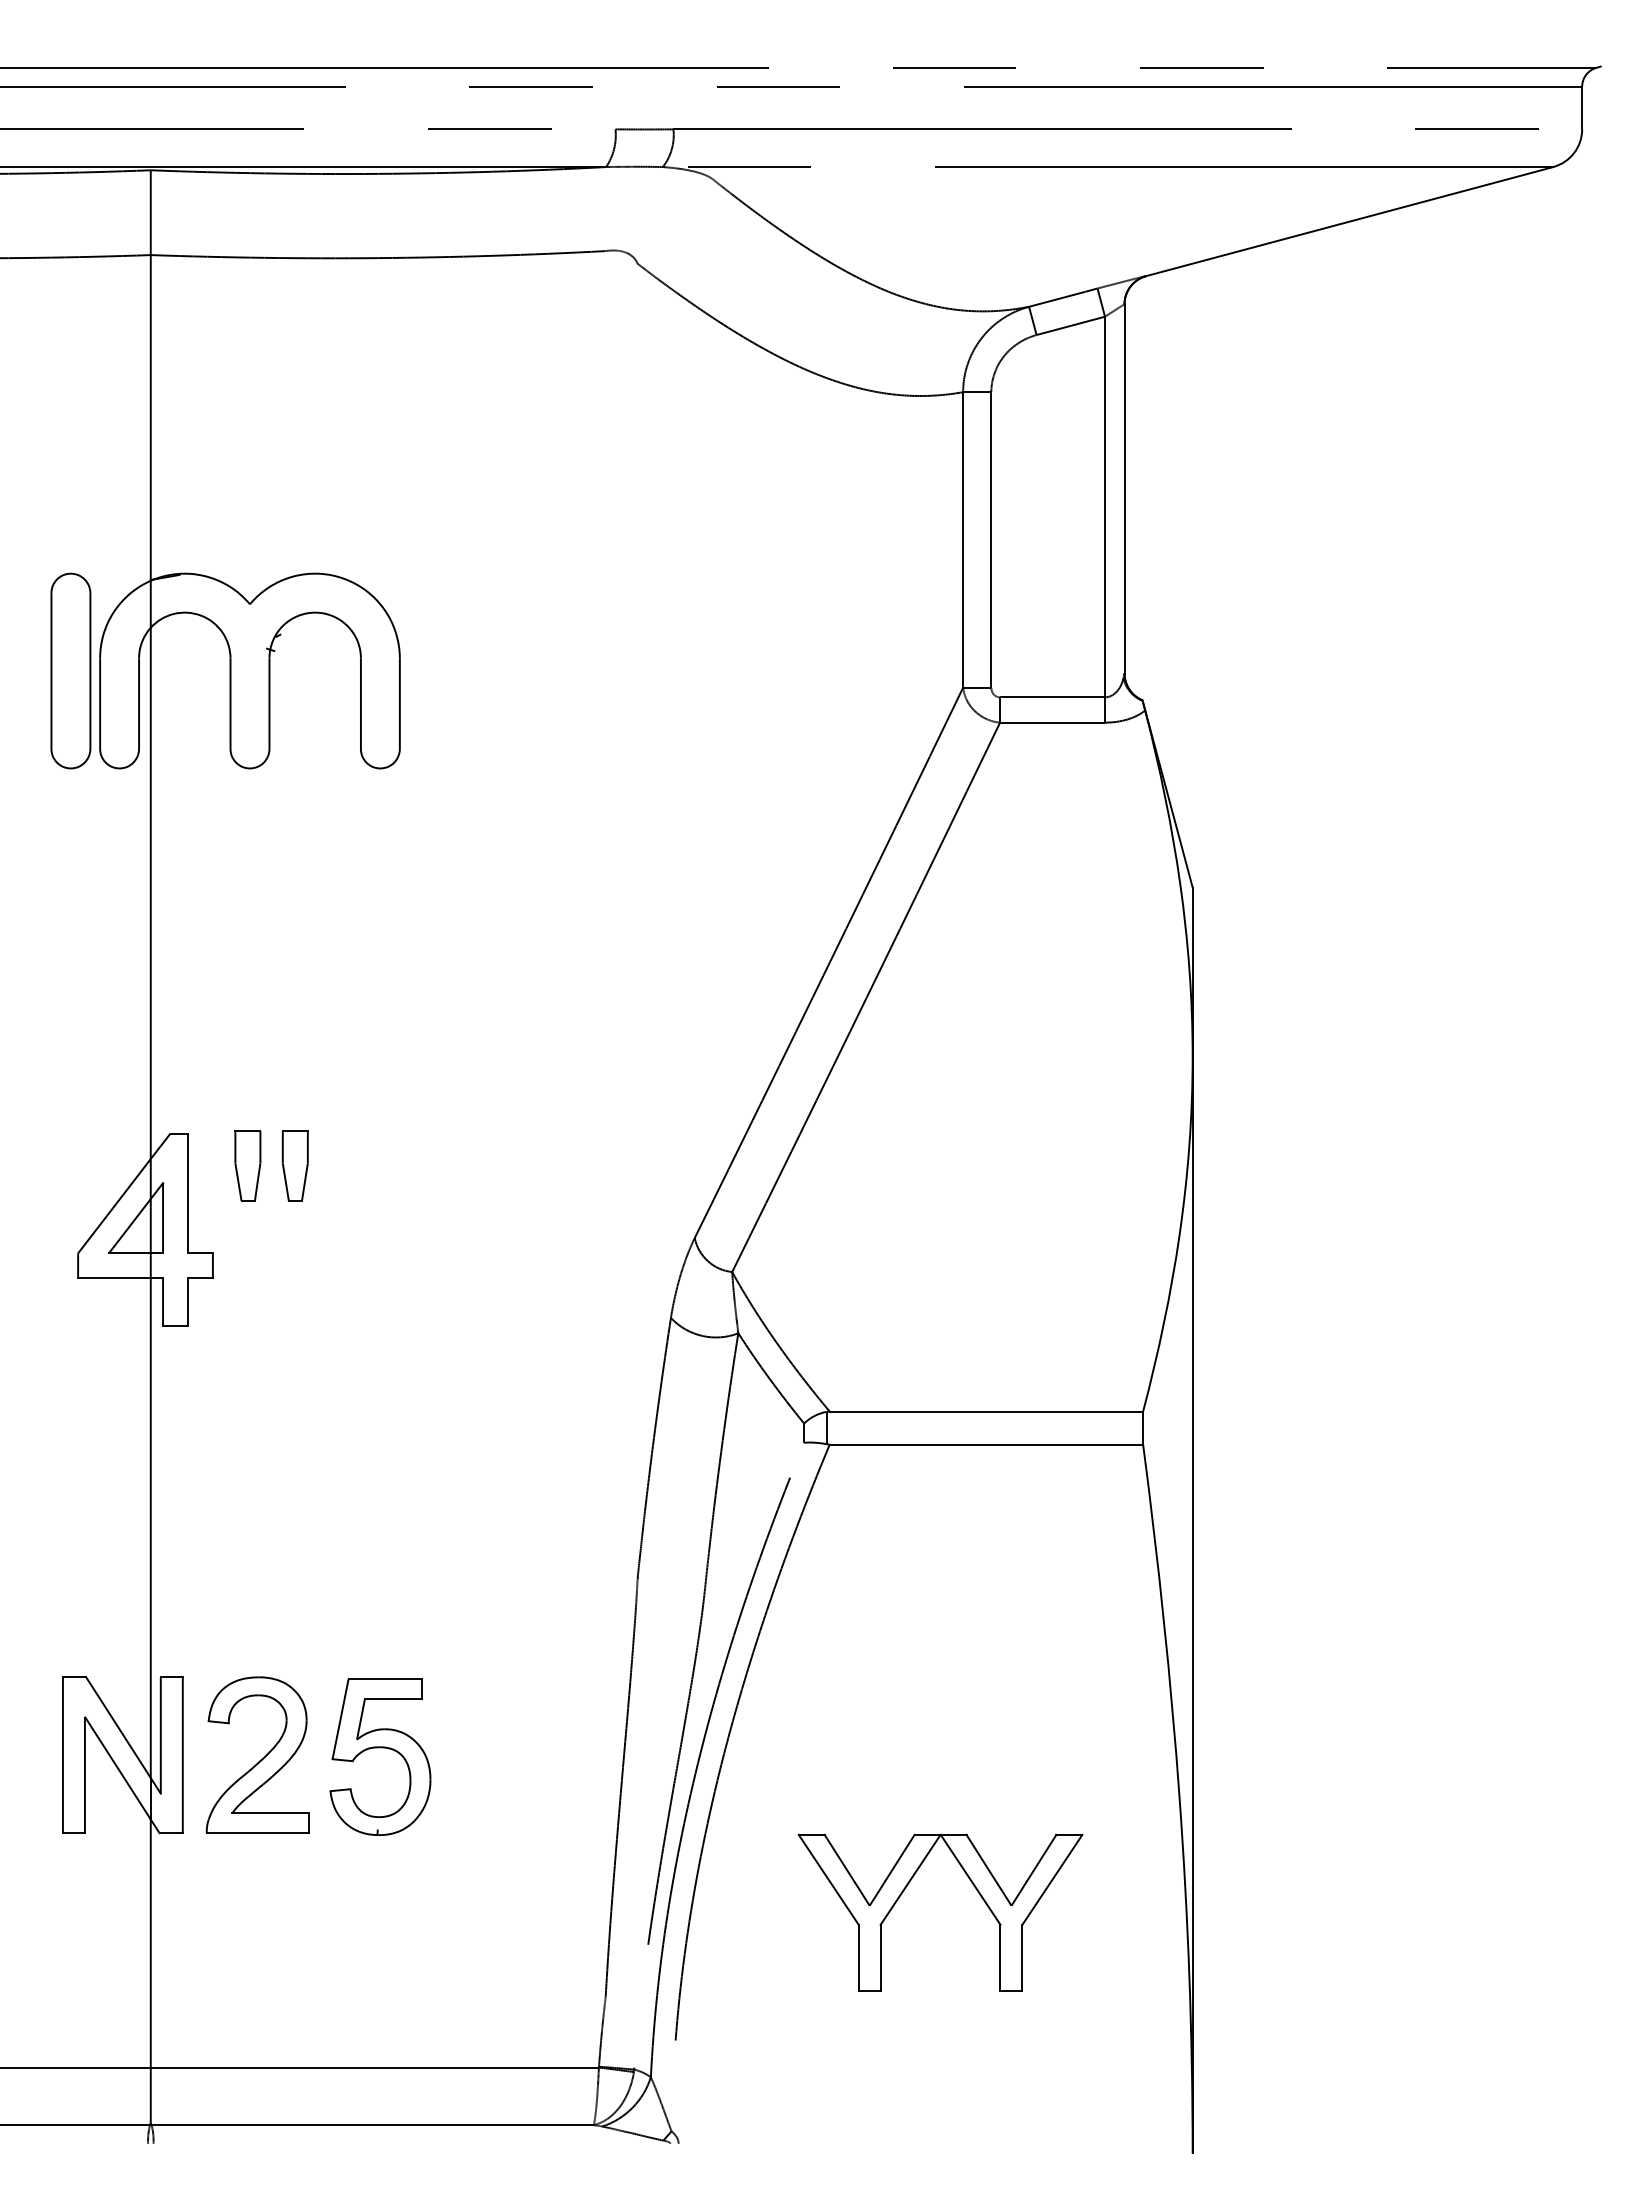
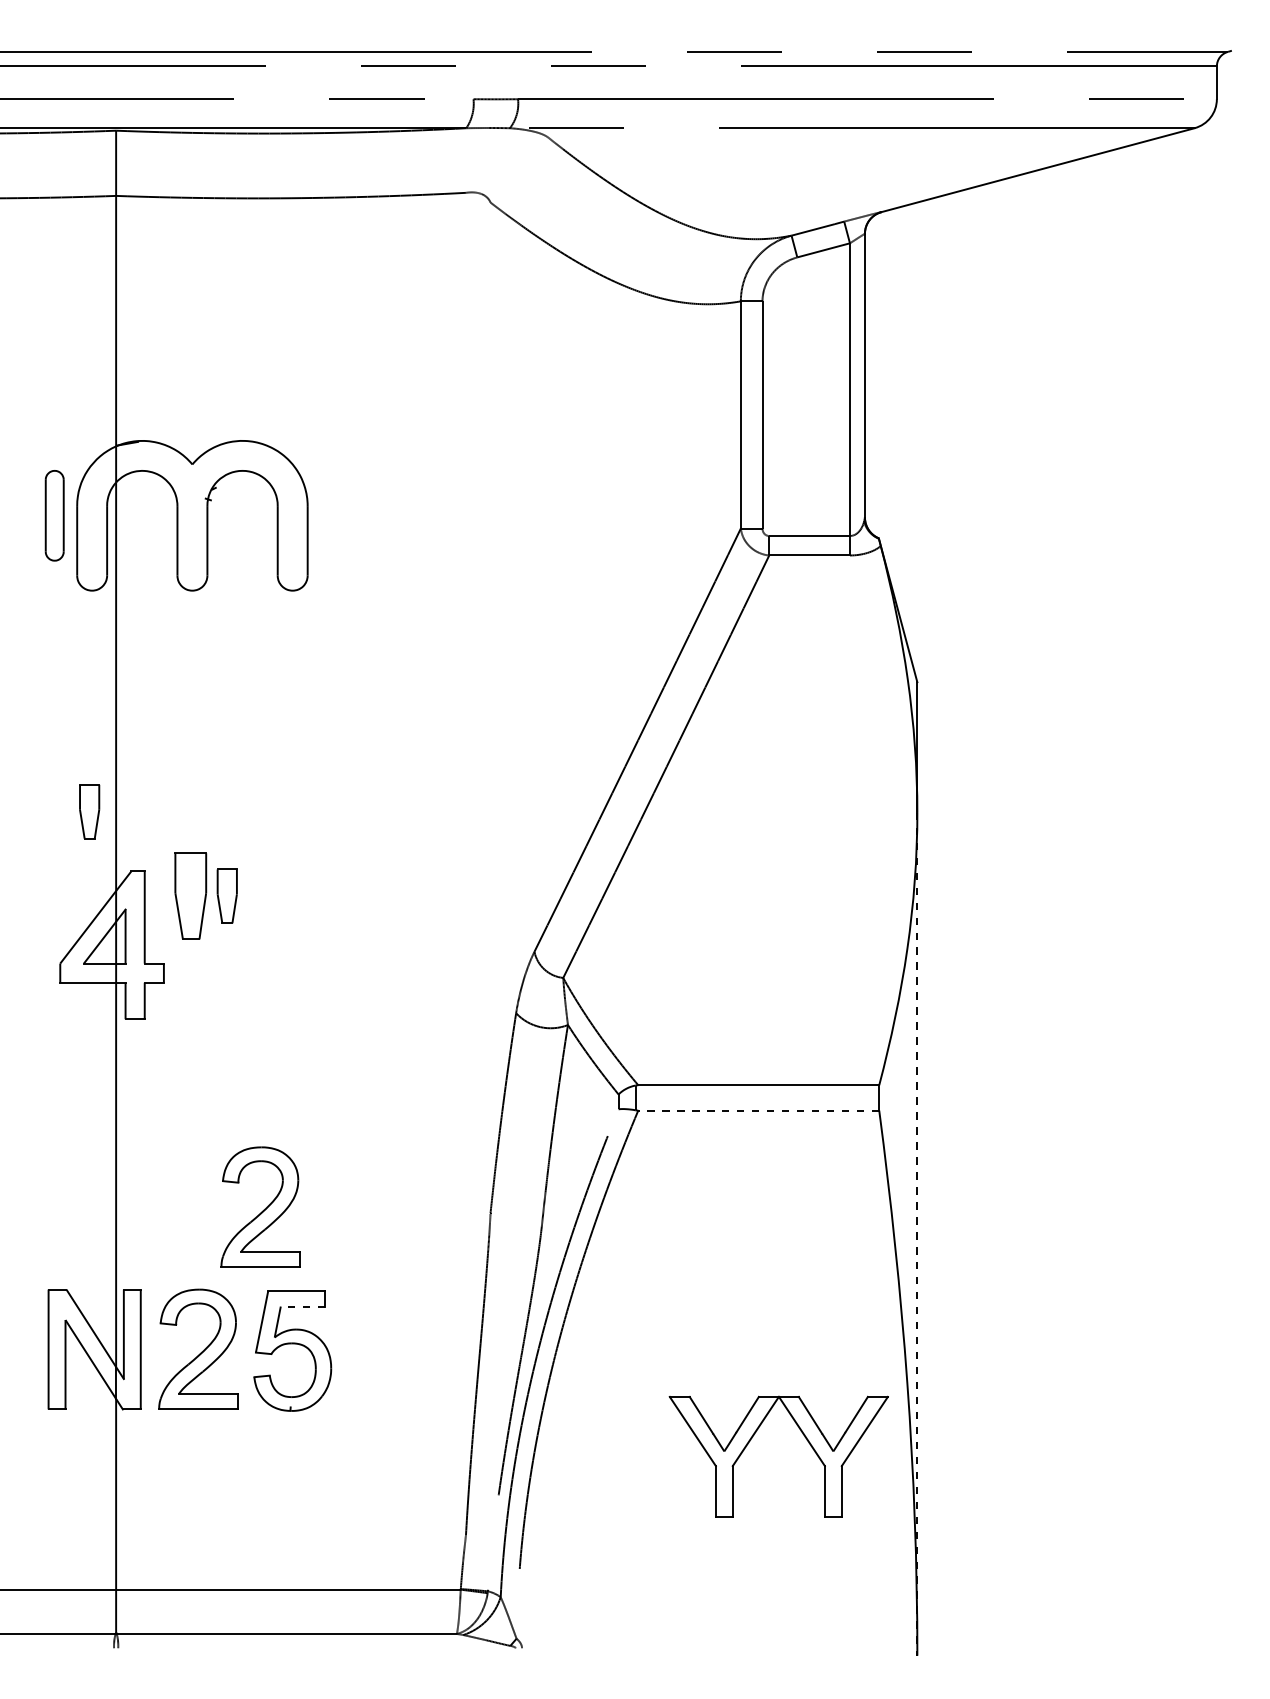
part: (70, 670) -> (54, 515), size x0.6
part: (115, 1055) -> (89, 811), added
part: (247, 1165) -> (190, 896), size x1.6
line: (986, 1444) -> (758, 1110), solid -> dashed
part: (338, 1569) -> (260, 1206), added
line: (1192, 1605) -> (917, 1234), solid -> dashed
line: (393, 1699) -> (302, 1306), solid -> dashed
part: (905, 1889) -> (751, 1438), moved

